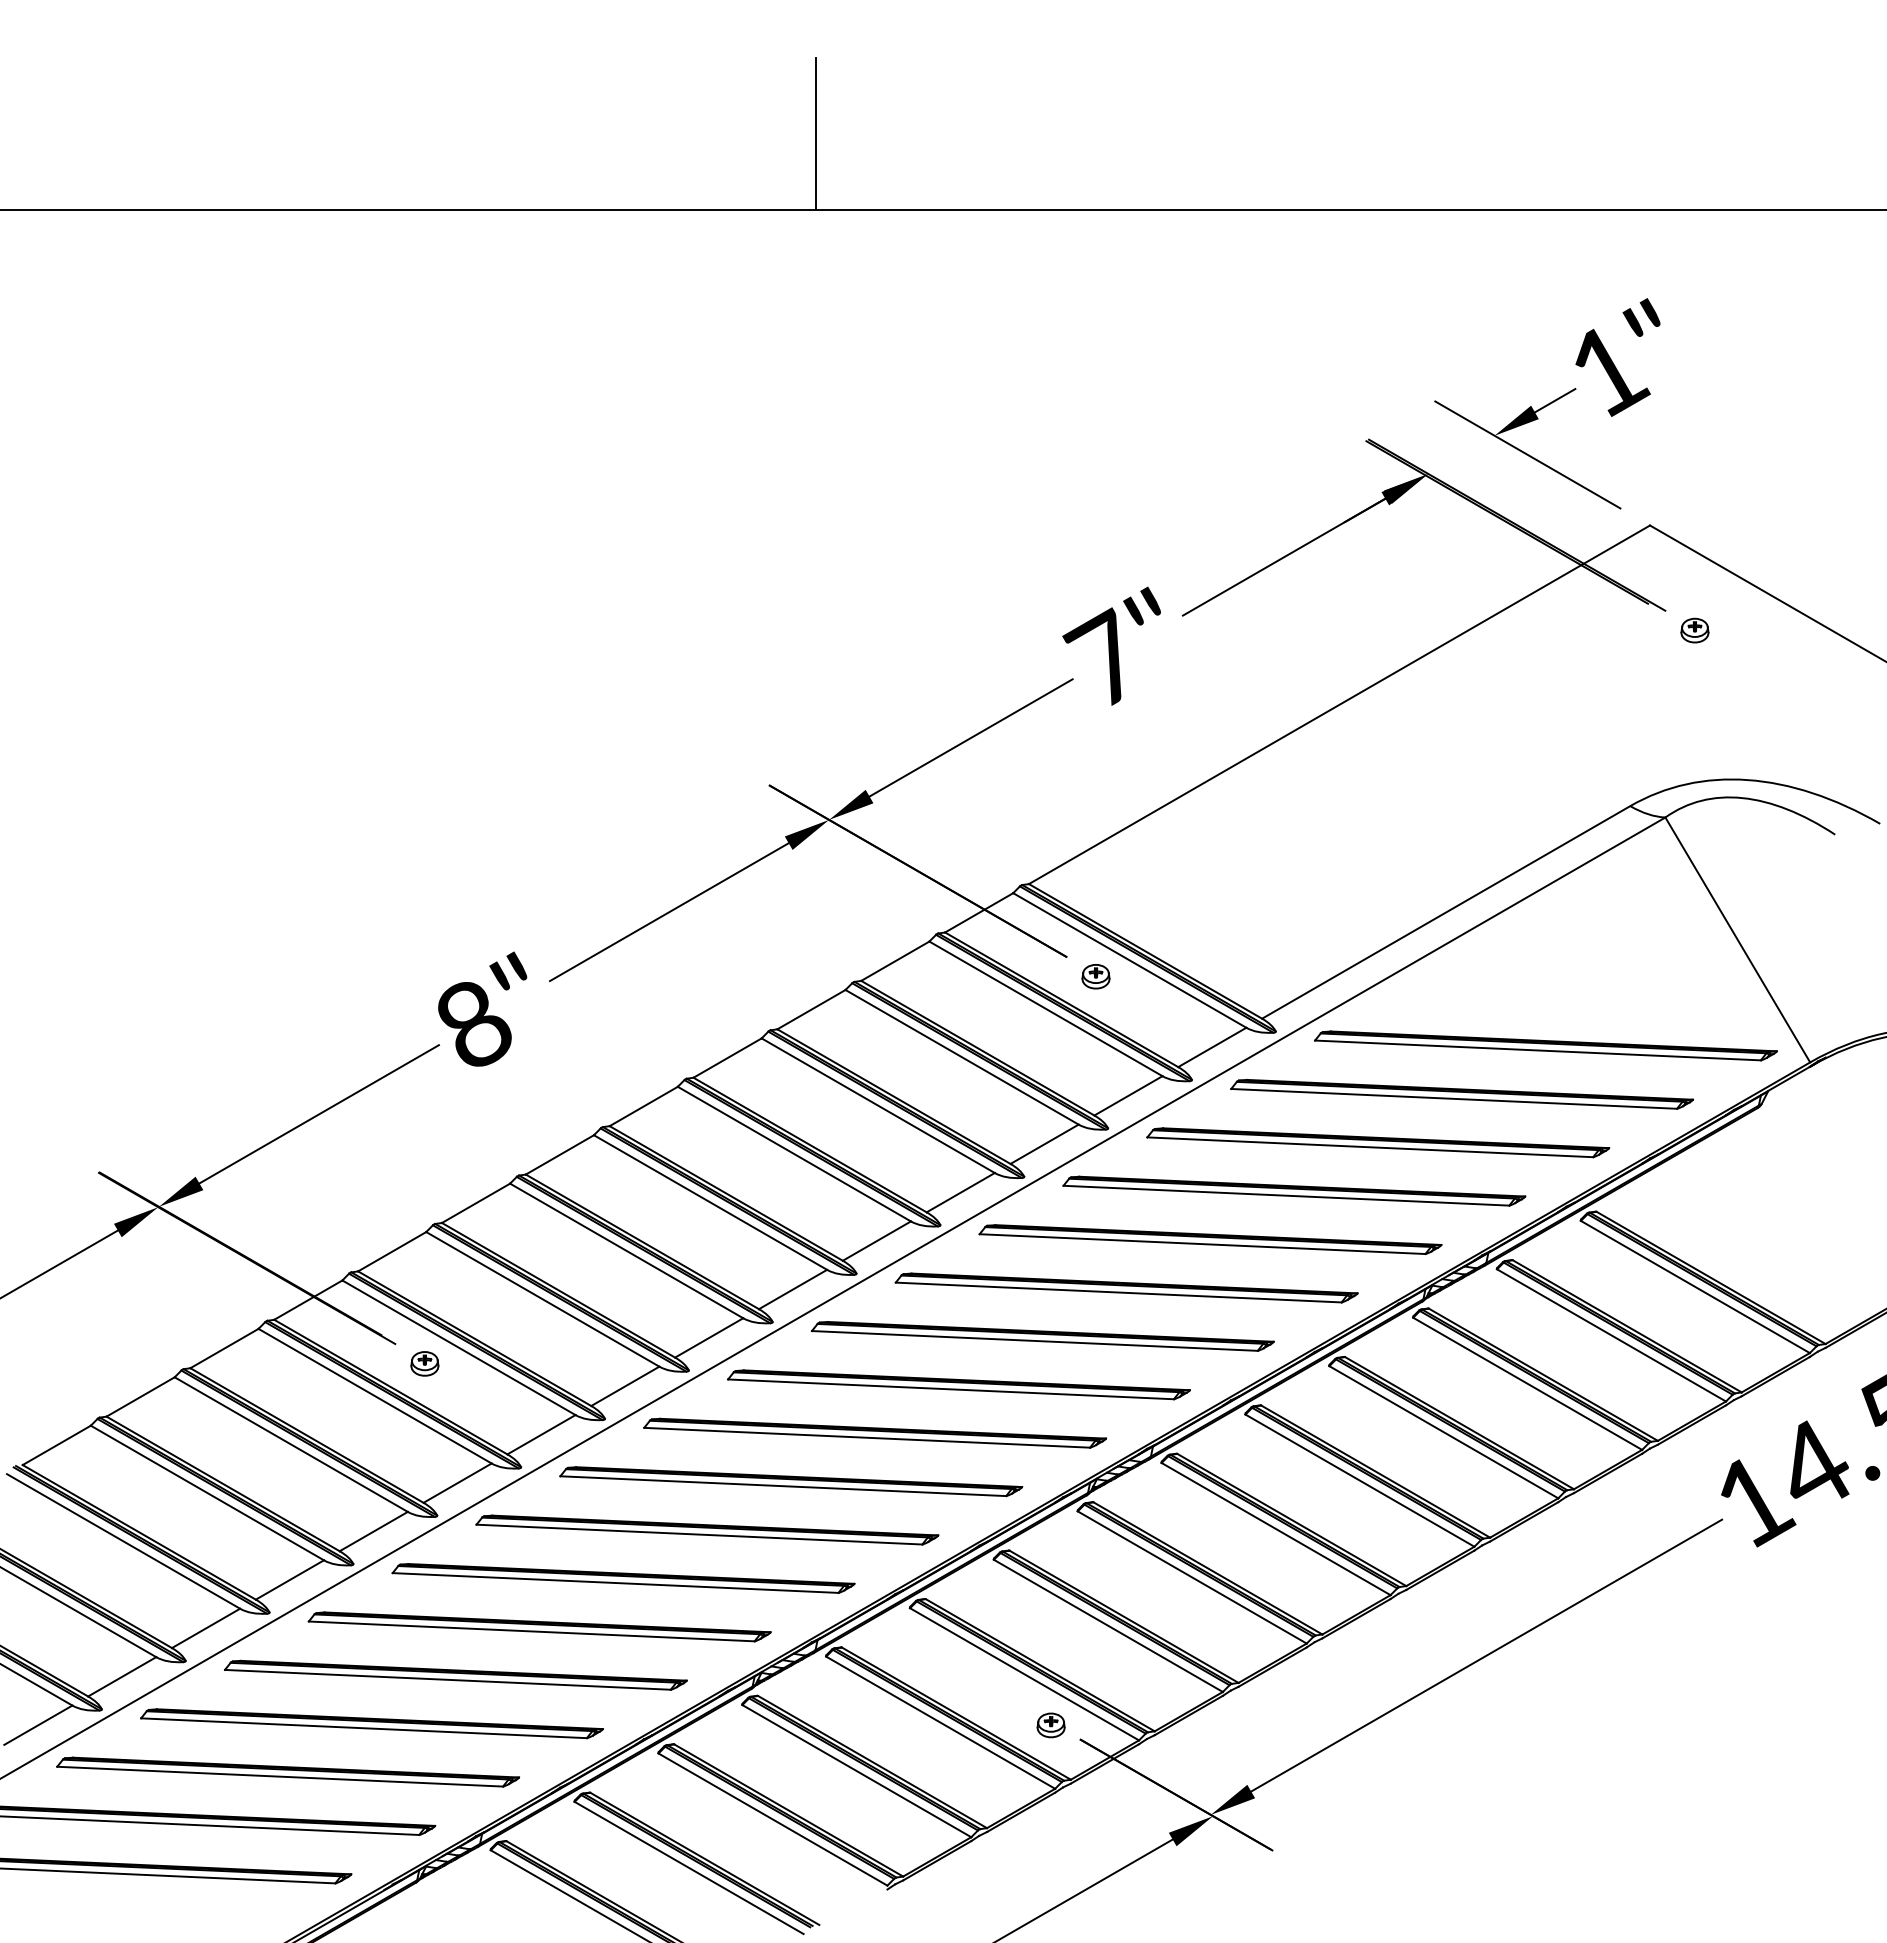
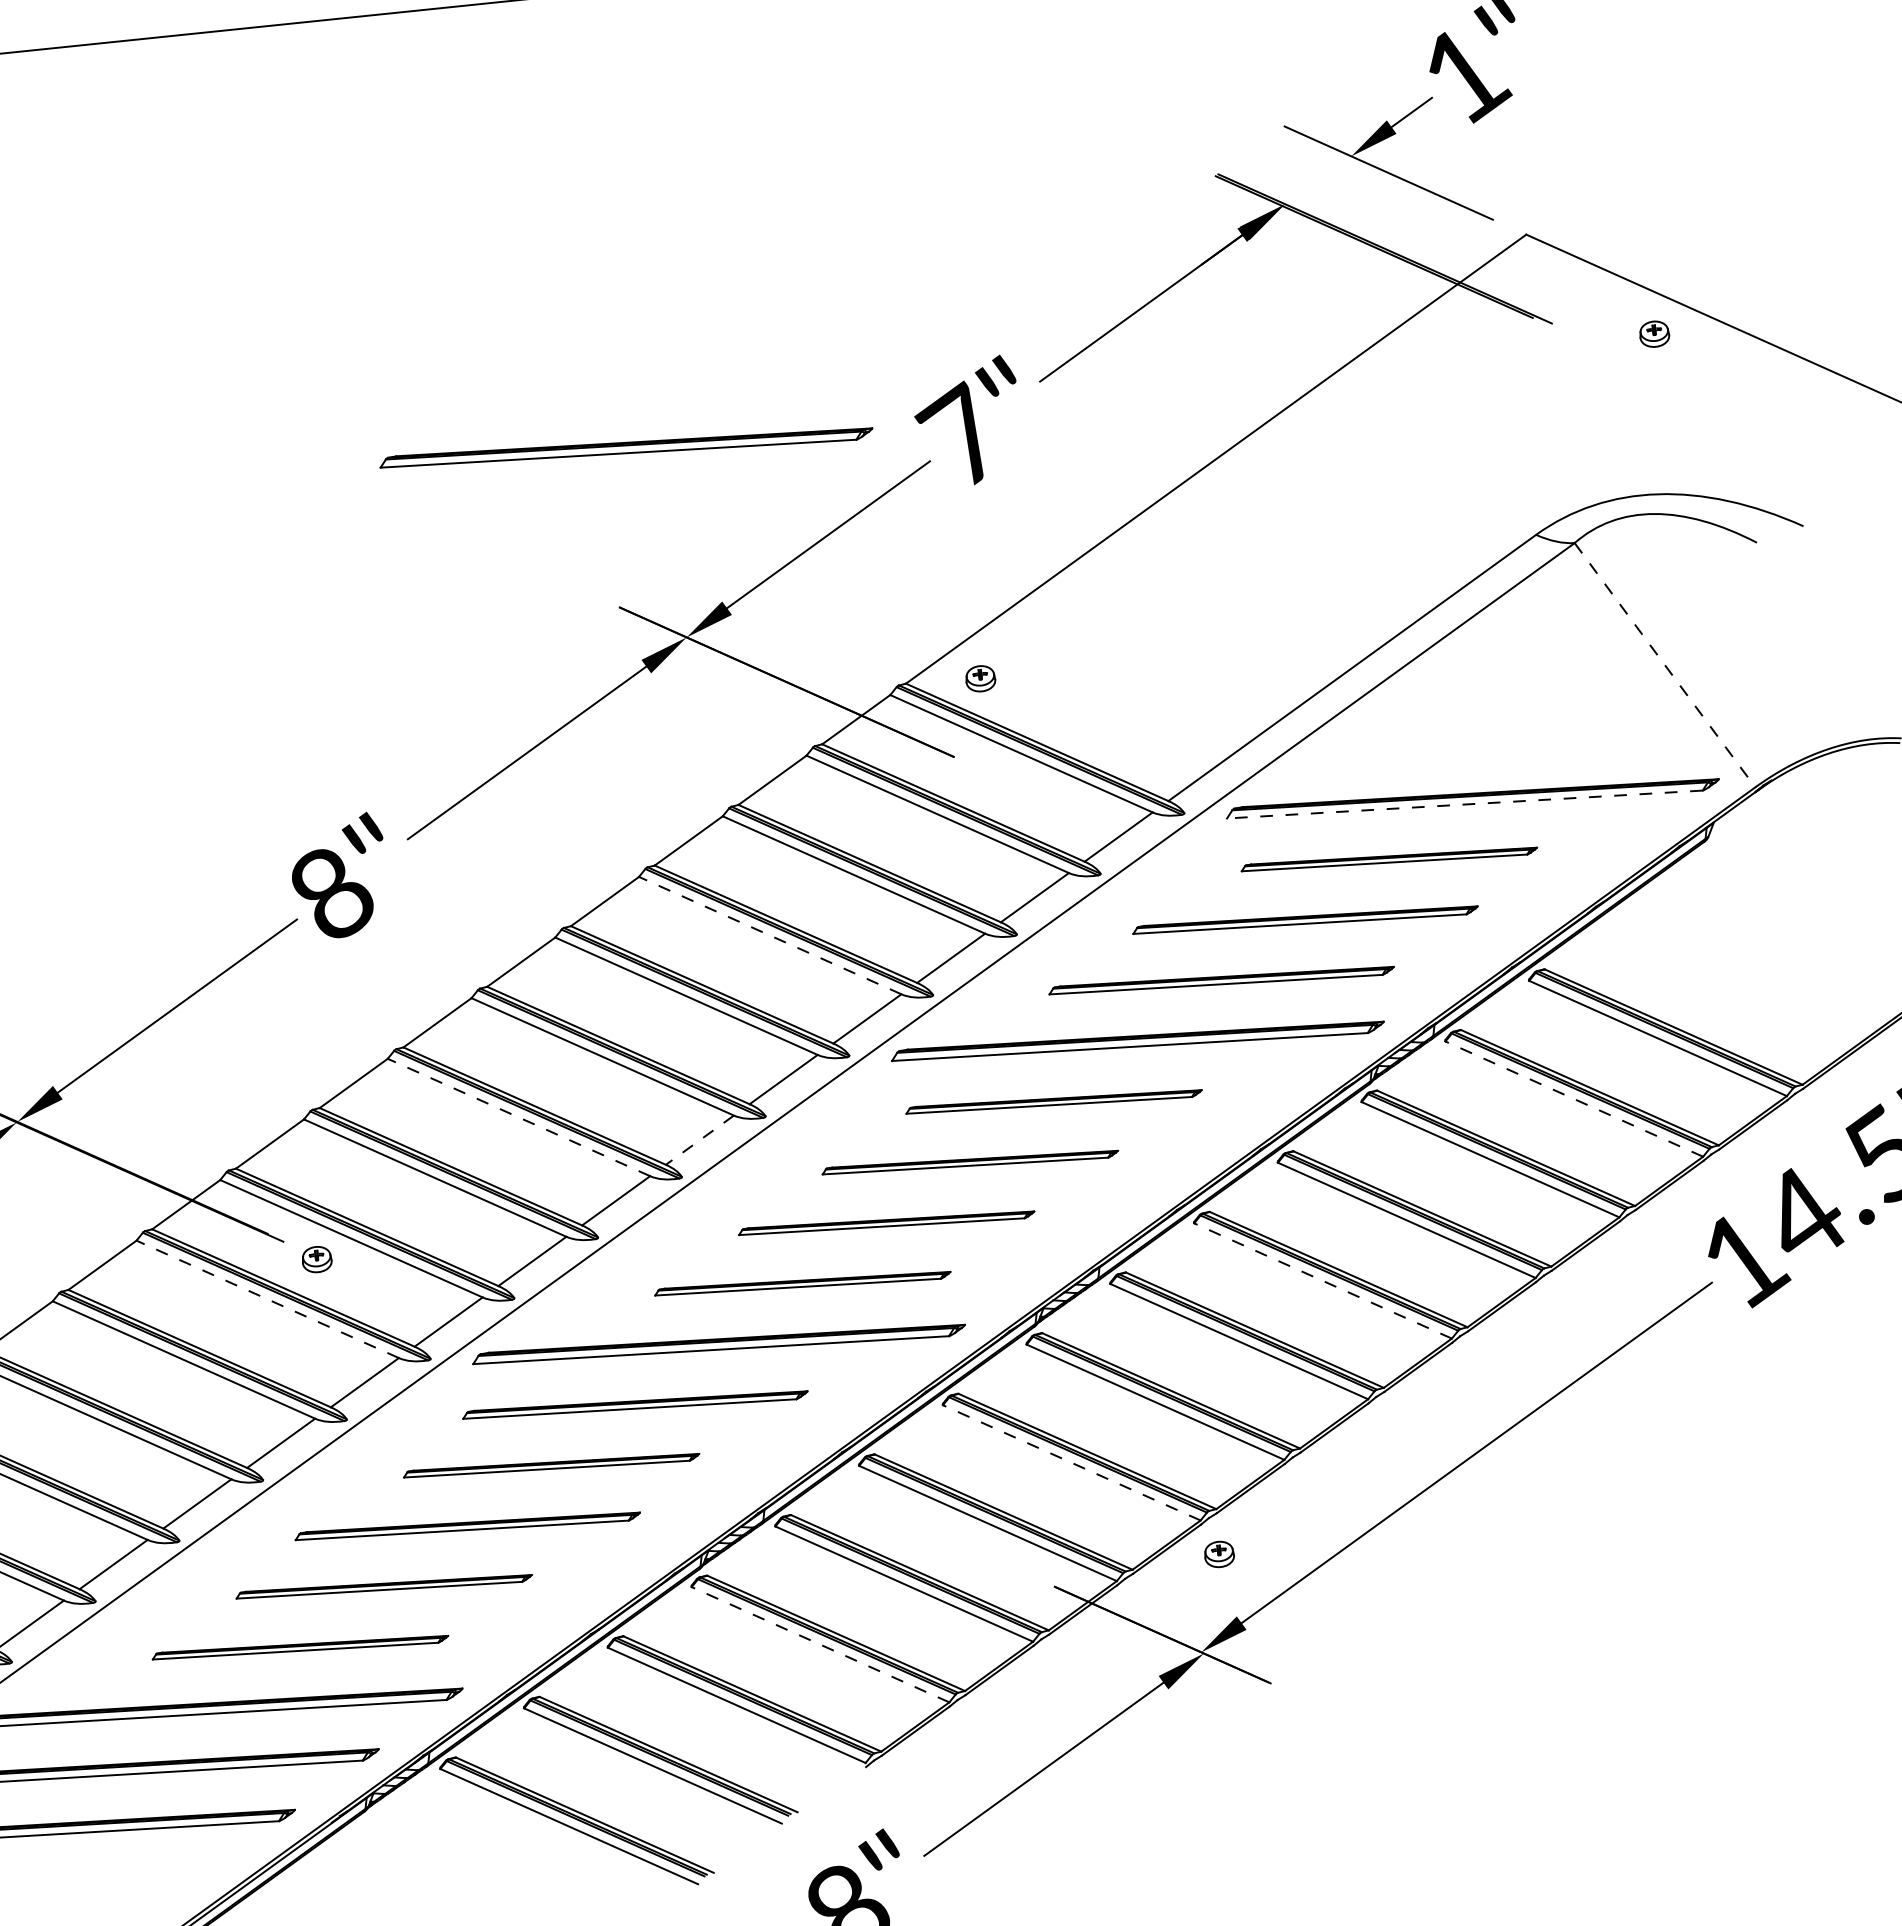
part: (1694, 630) -> (1654, 334), moved
part: (791, 637) -> (626, 447), added
line: (1738, 940) -> (1665, 665), solid -> dashed
part: (1095, 976) -> (980, 678), moved
line: (1537, 1050) -> (1464, 804), solid -> dashed
part: (1462, 1094) -> (1389, 859), size x0.6
line: (878, 1105) -> (770, 935), solid -> dashed
part: (1378, 1142) -> (1305, 919), size x0.7
part: (1294, 1190) -> (1221, 979), size x0.7
line: (626, 1250) -> (518, 1117), solid -> dashed
part: (1126, 1287) -> (1053, 1101), size x0.6
line: (792, 1289) -> (699, 1140), solid -> dashed
line: (1611, 1335) -> (1574, 1099), solid -> dashed
part: (1042, 1336) -> (970, 1162), size x0.6
part: (958, 1384) -> (886, 1222), size x0.6
line: (375, 1396) -> (268, 1299), solid -> dashed
part: (874, 1432) -> (802, 1283), size x0.6
line: (1359, 1480) -> (1322, 1280), solid -> dashed
part: (707, 1529) -> (635, 1404), size x0.7
part: (623, 1578) -> (551, 1465), size x0.6
line: (1107, 1625) -> (1070, 1462), solid -> dashed
part: (539, 1626) -> (467, 1525), size x0.7
part: (455, 1674) -> (383, 1586), size x0.6
part: (371, 1723) -> (299, 1647), size x0.6
part: (1050, 1725) -> (1218, 1554), moved
line: (856, 1770) -> (820, 1644), solid -> dashed

